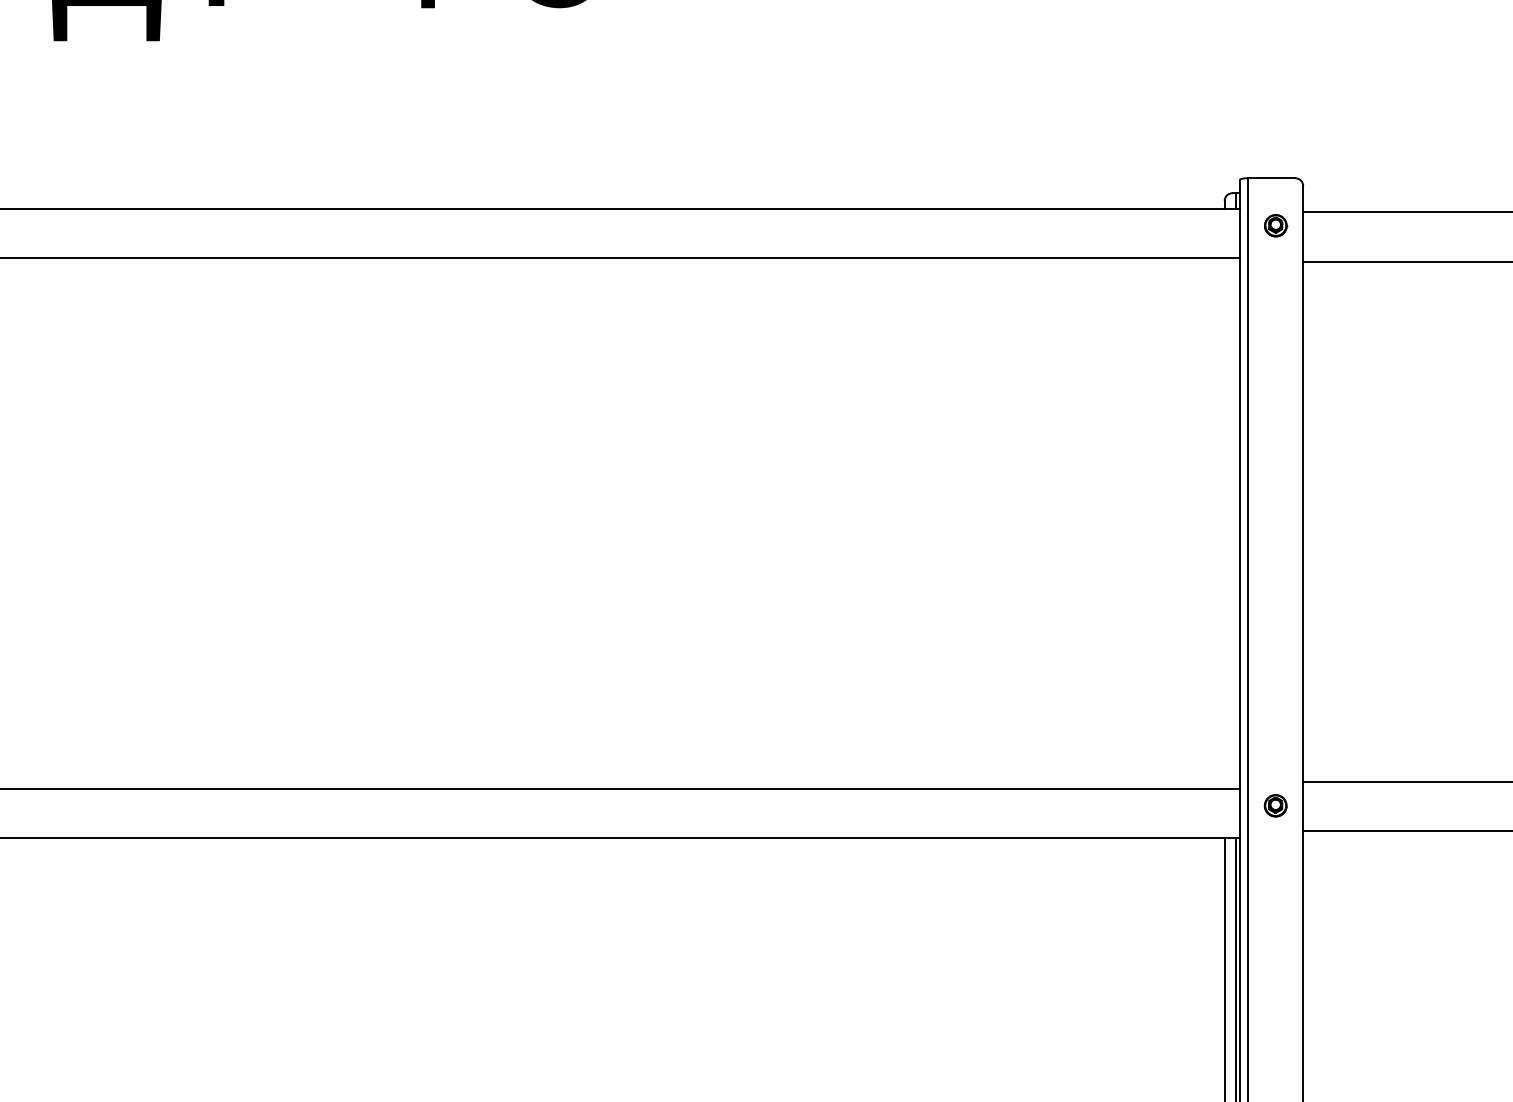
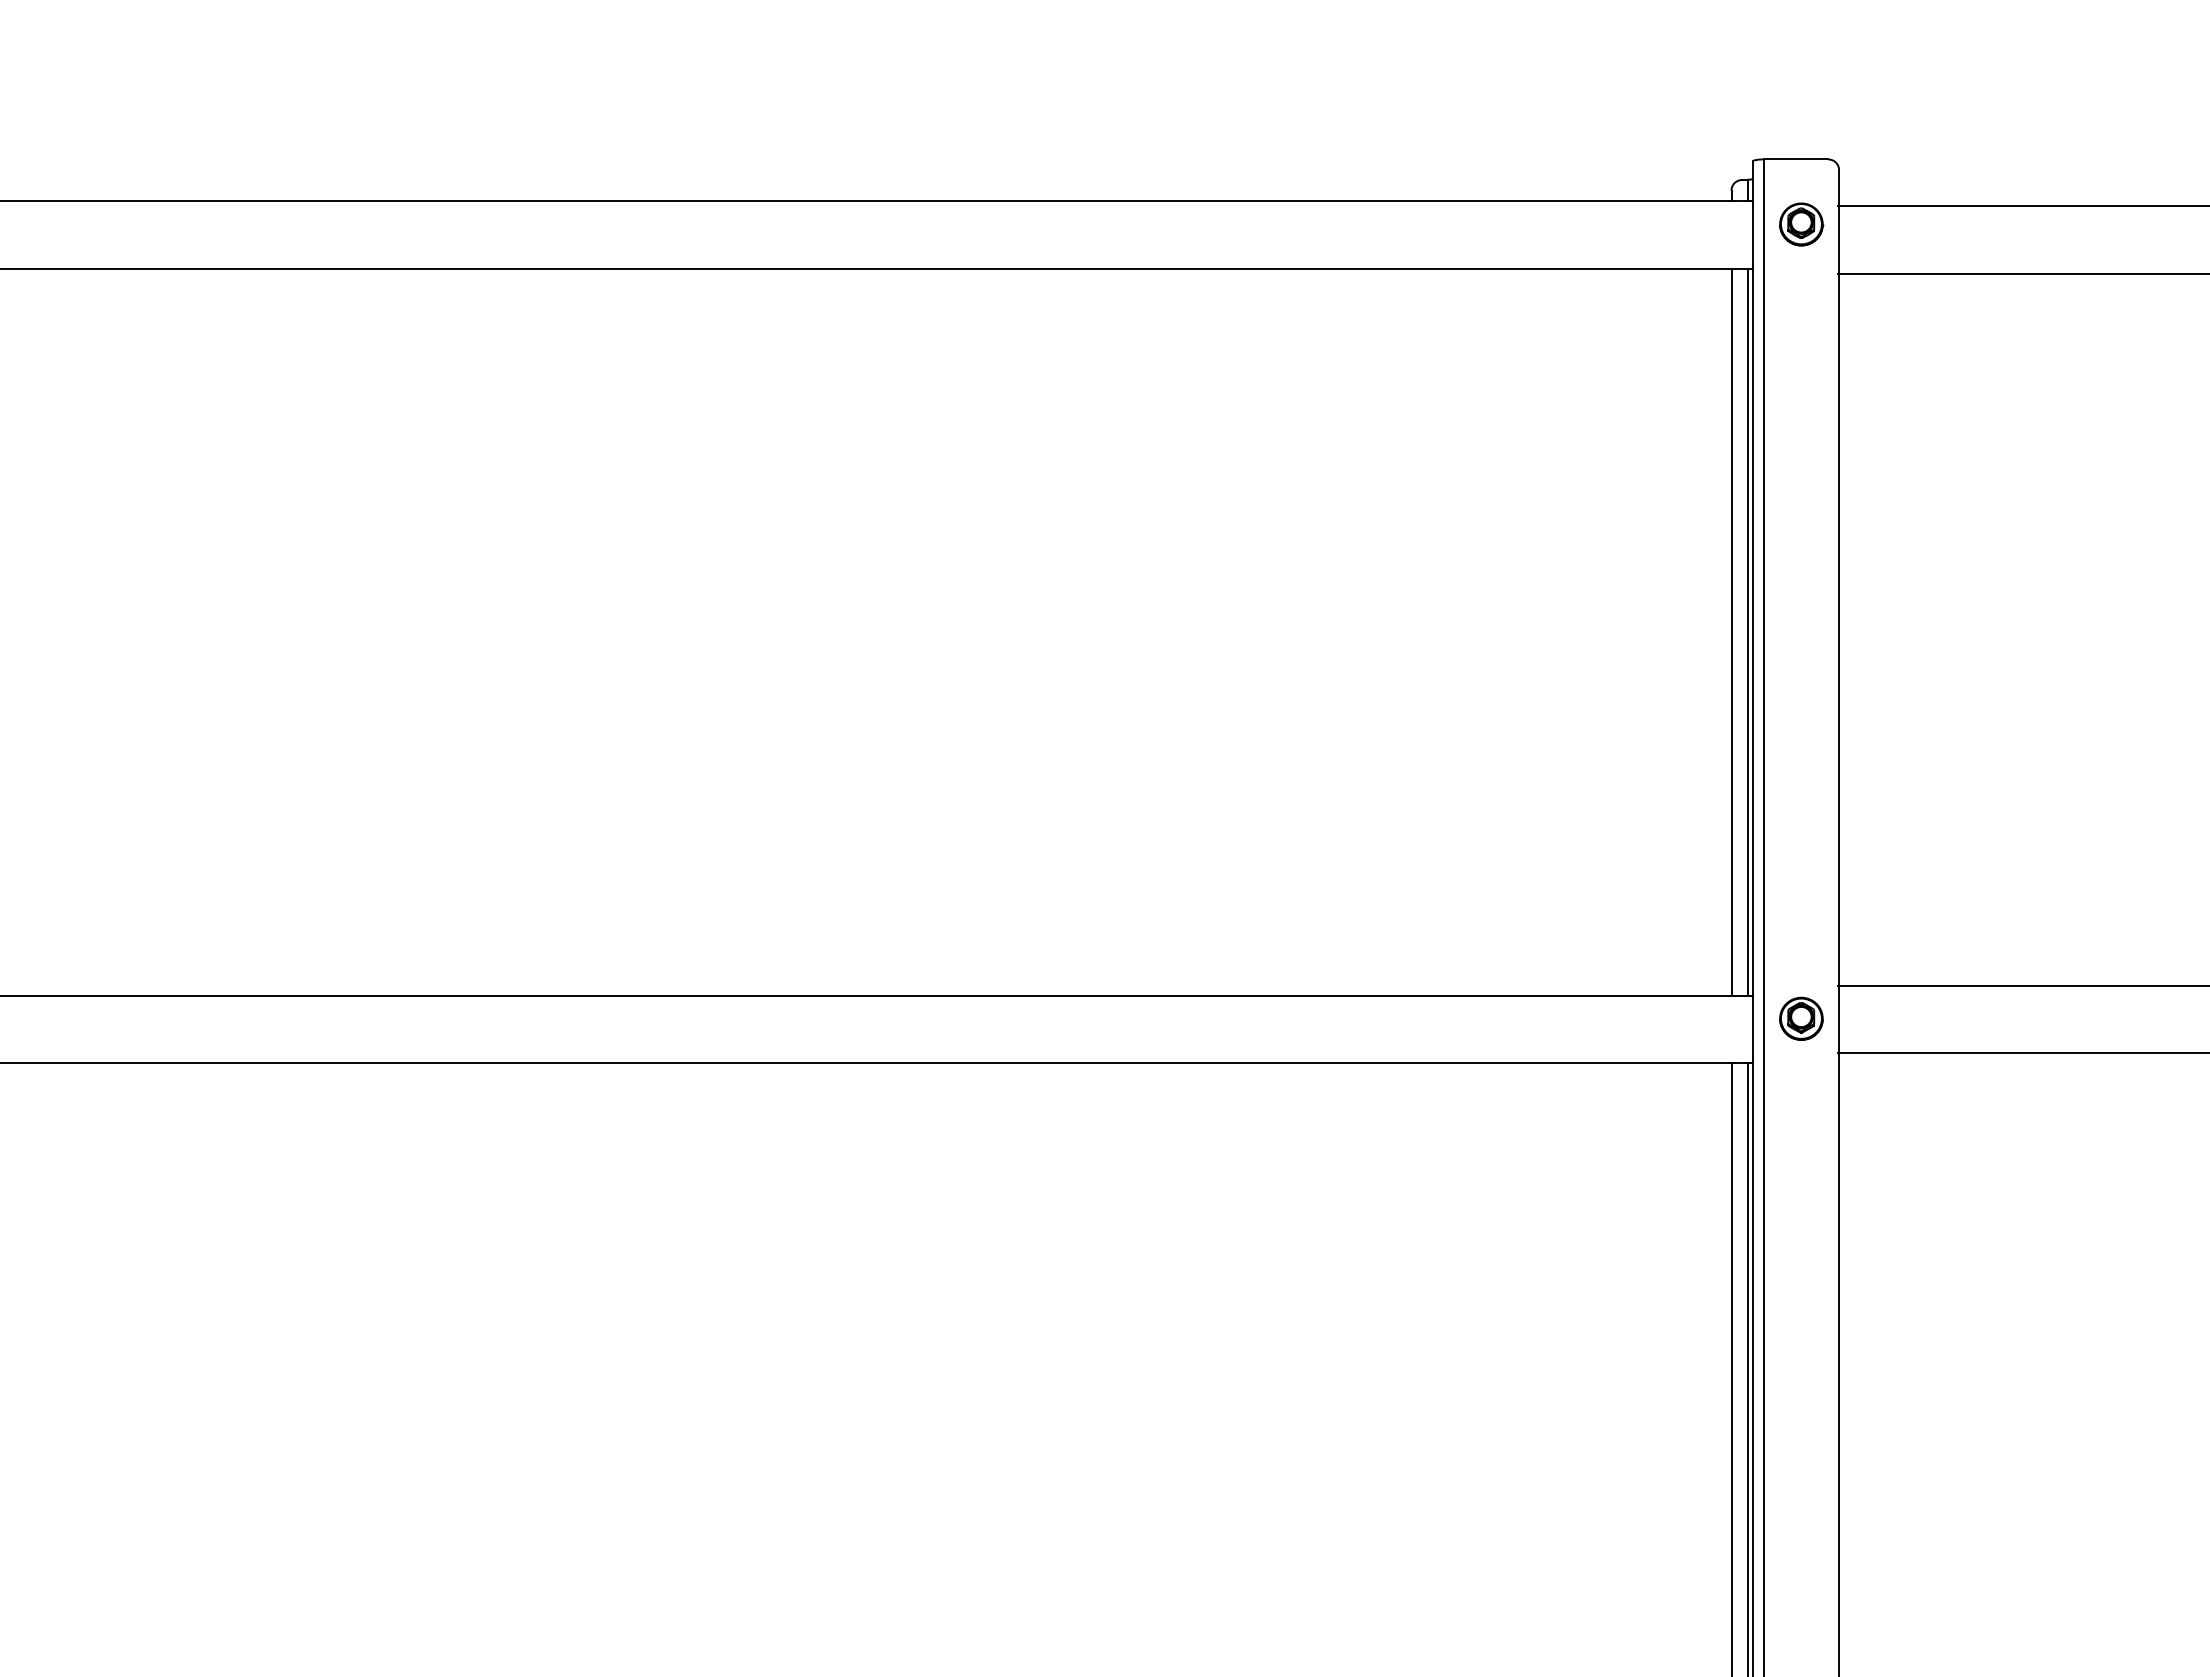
part: (1275, 225) -> (1801, 224), size x1.43
line: (1224, 522) -> (1731, 631), added
line: (1236, 522) -> (1747, 631), added
part: (1275, 805) -> (1801, 1018), size x1.43

